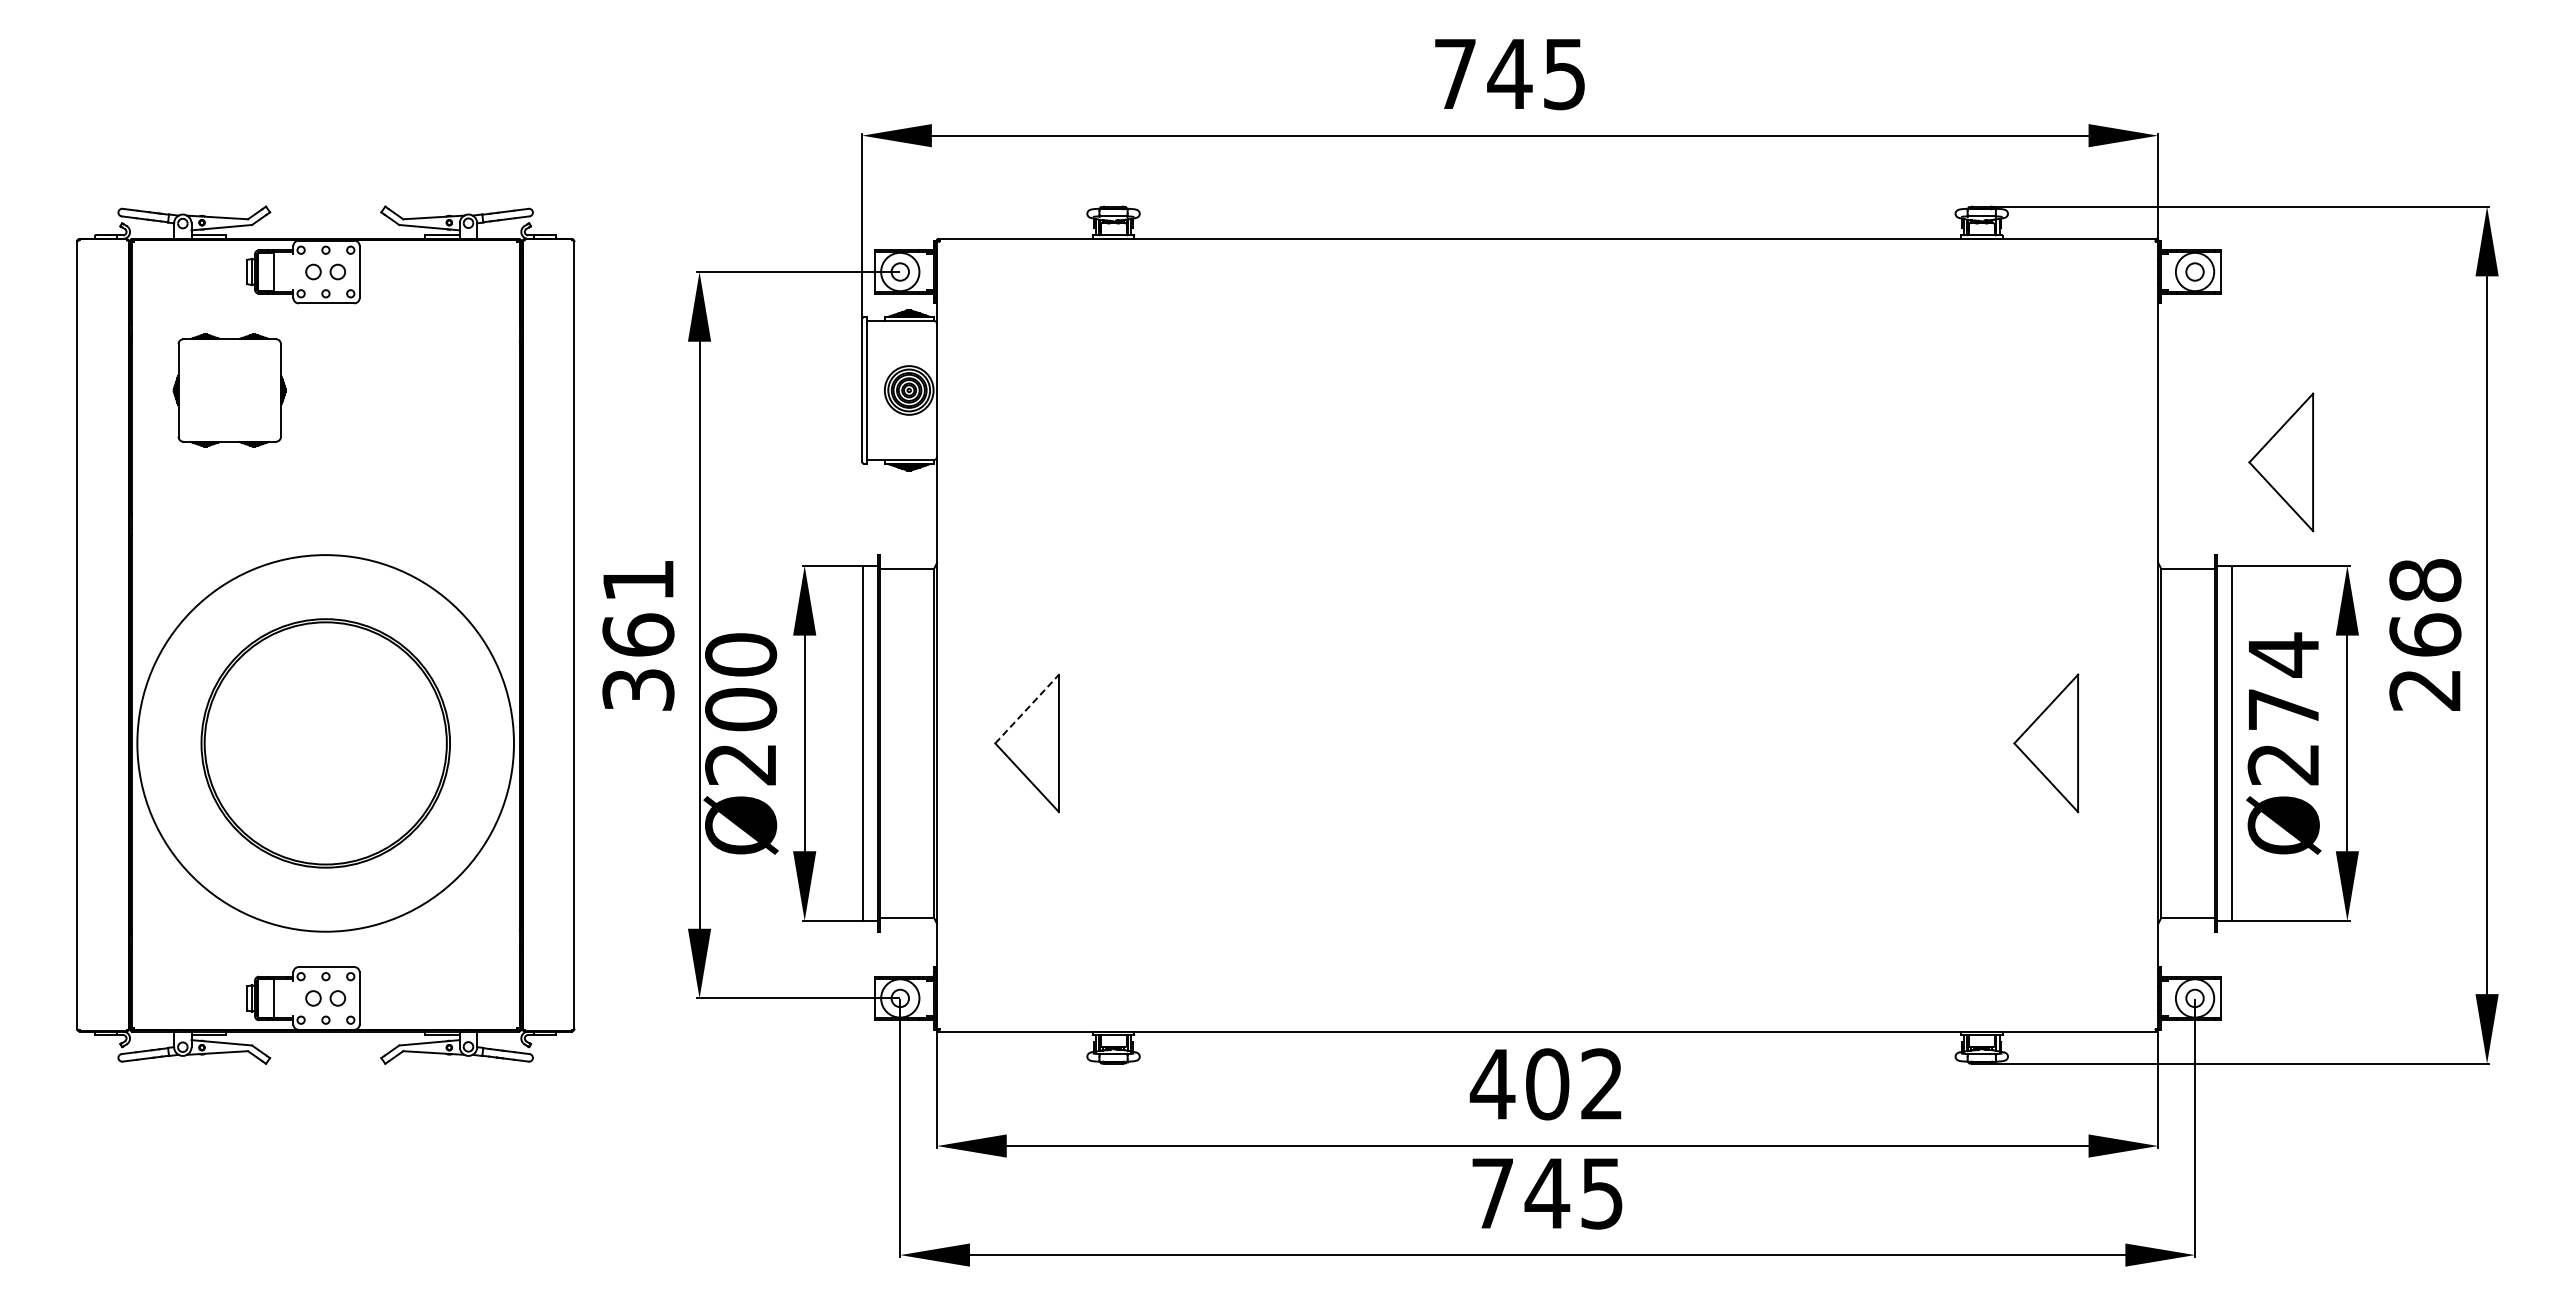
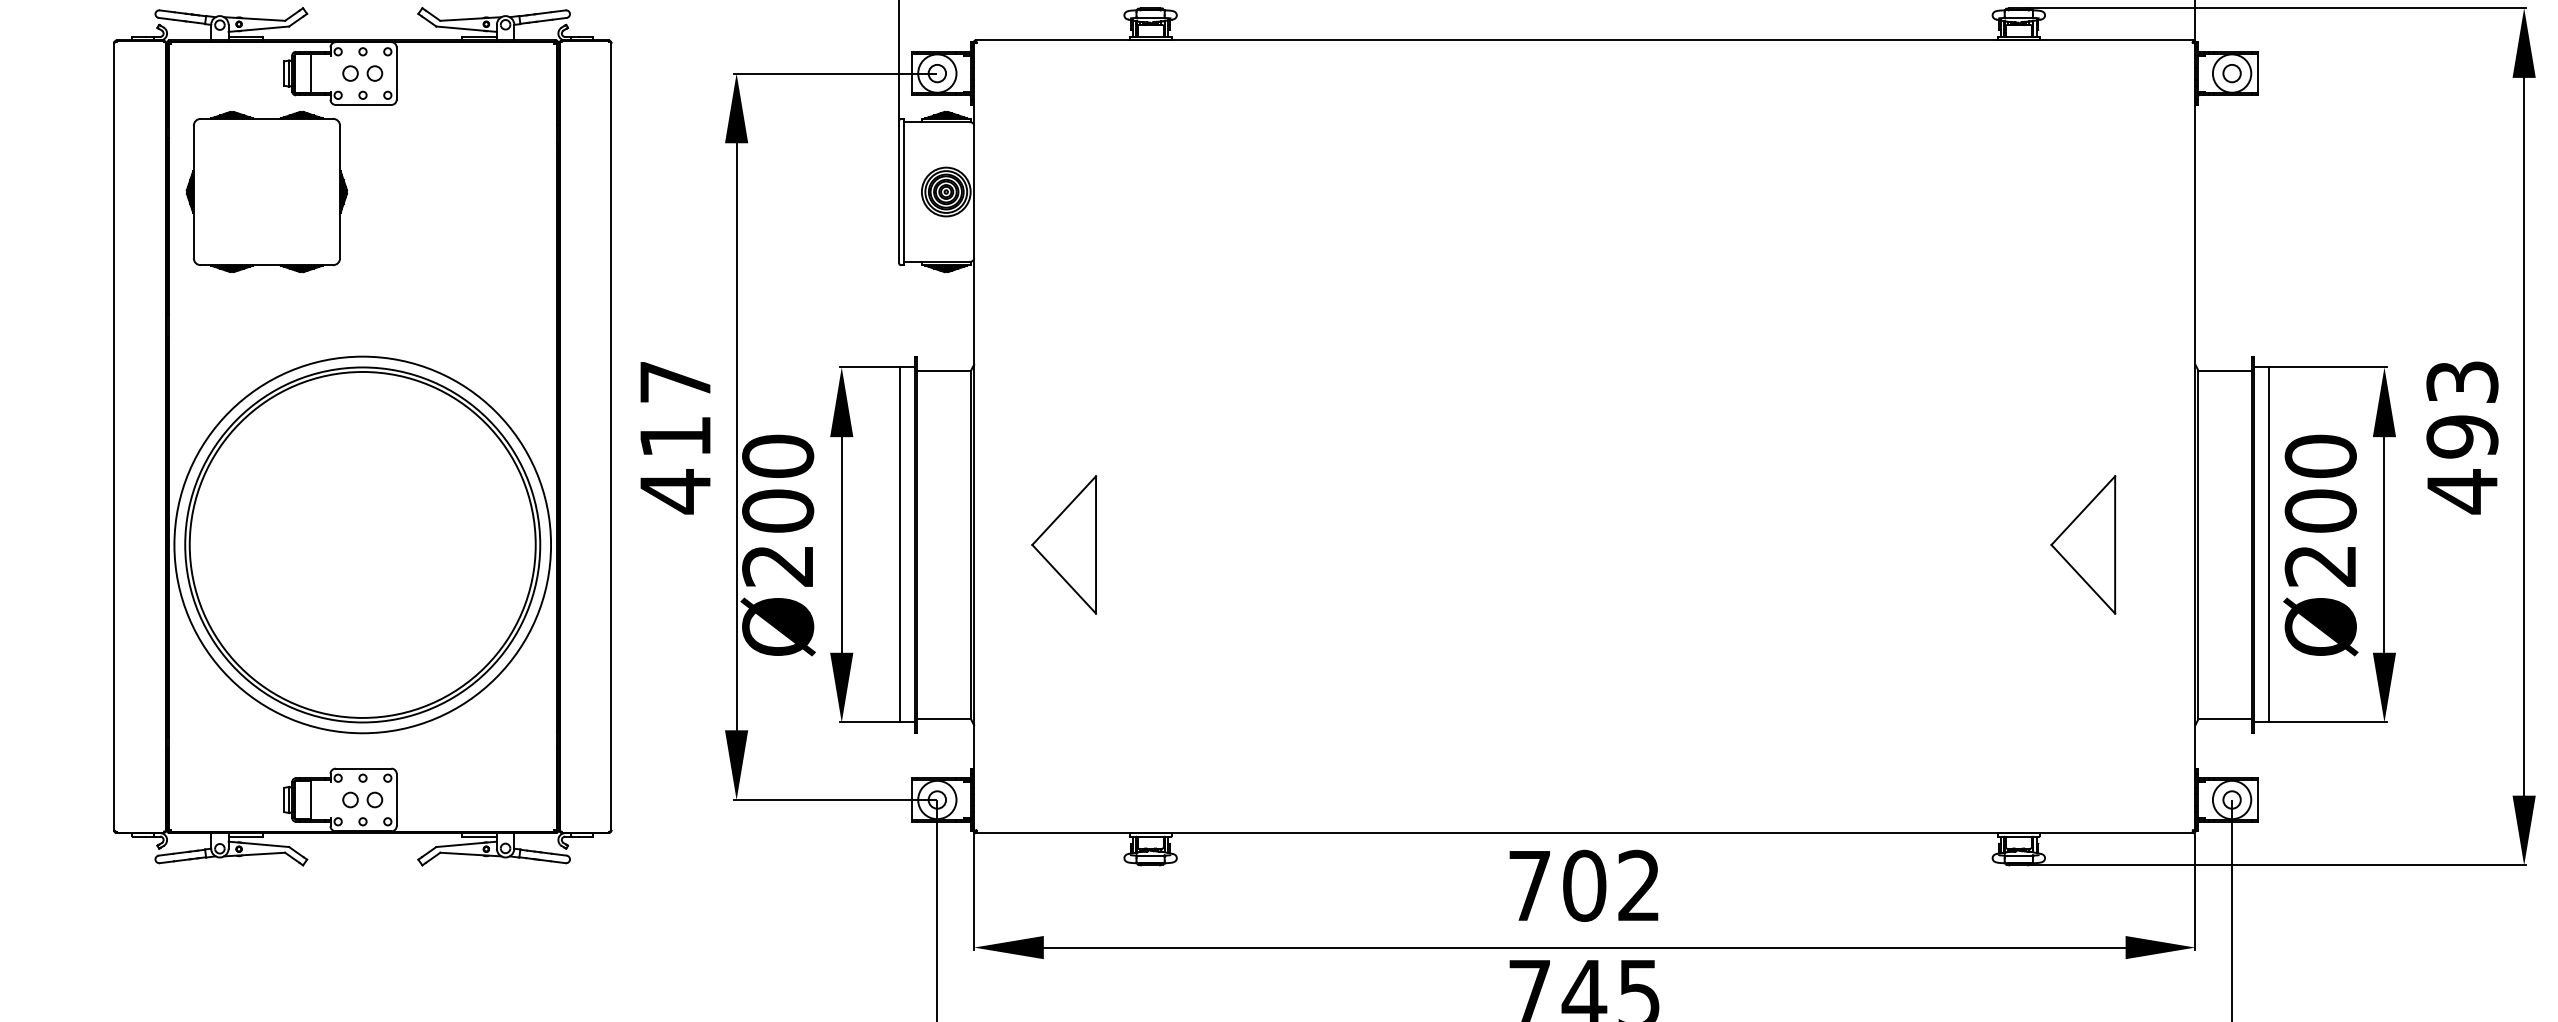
part: (229, 390) -> (266, 192), size x1.43
part: (2281, 462) -> (2318, 264), removed
text: (2425, 635) -> (2462, 437), 268 -> 493
text: (638, 636) -> (675, 438), 361 -> 417
text: (2283, 681) -> (2320, 483), Ø274 -> Ø200
line: (1027, 709) -> (1064, 511), dashed -> solid
part: (325, 743) -> (362, 545), size x1.43
text: (1492, 1084) -> (1529, 886), 402 -> 702

